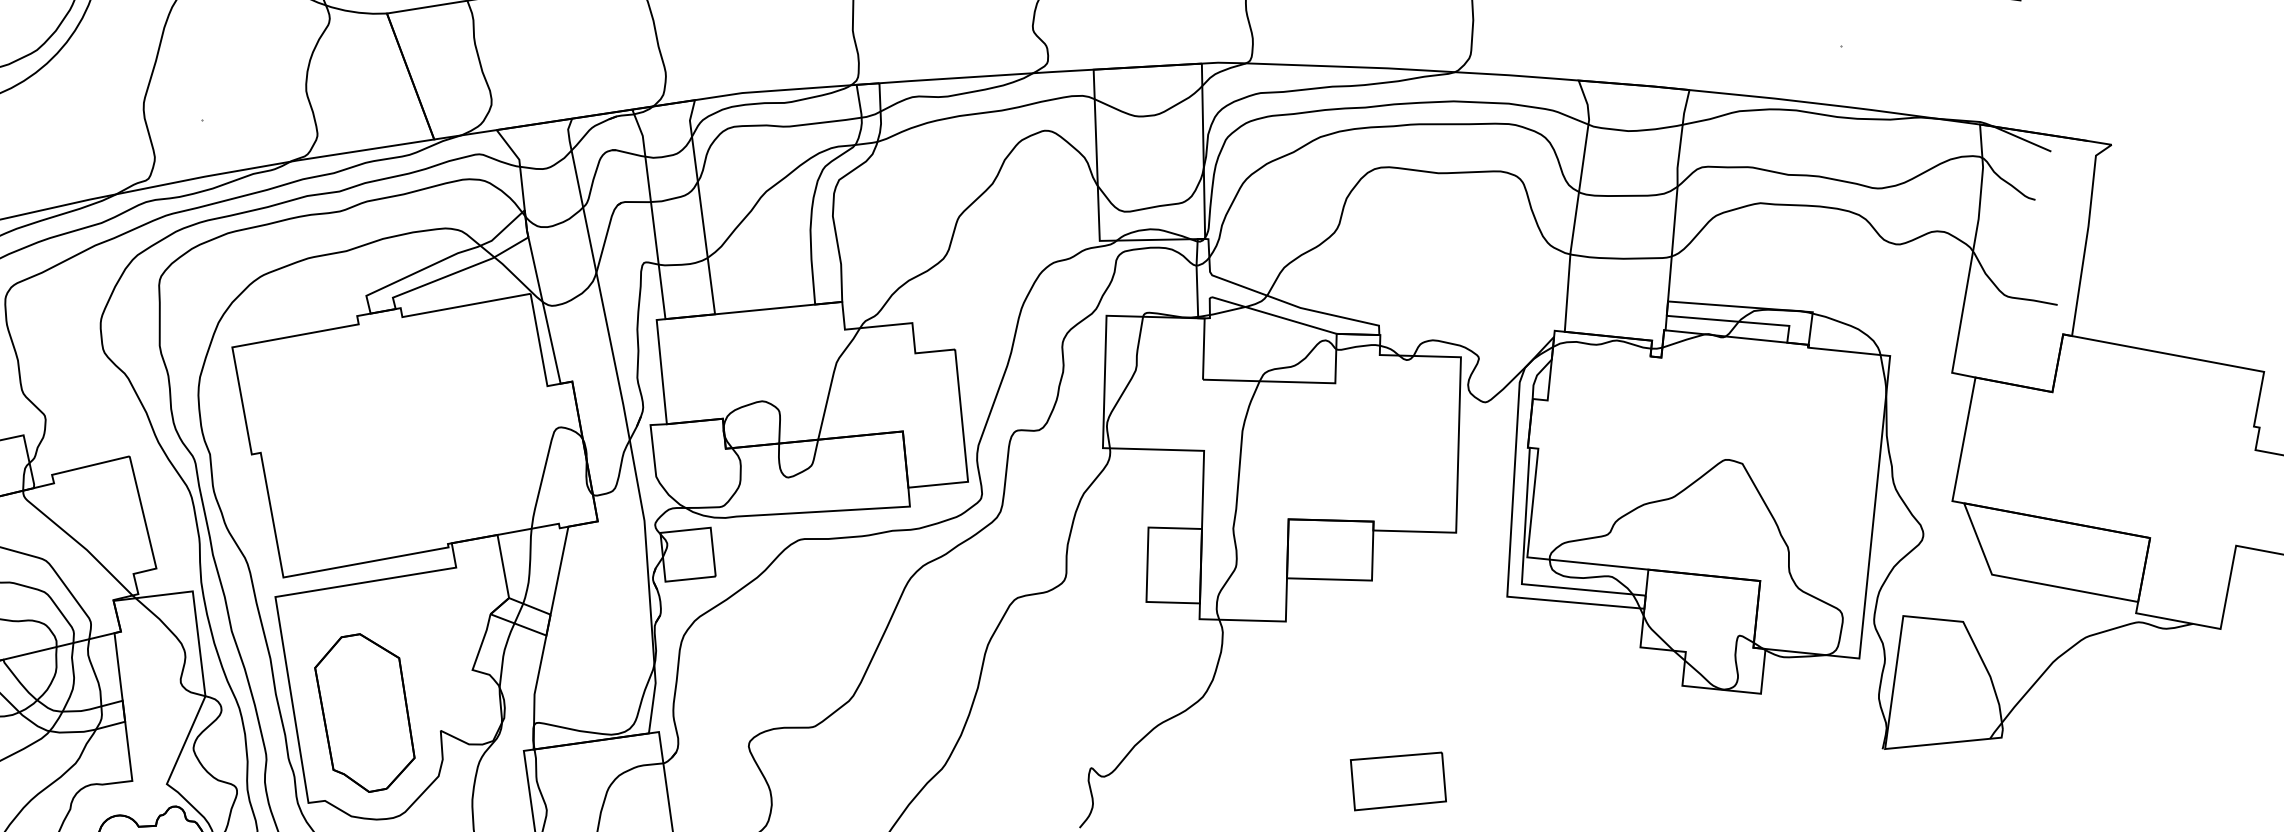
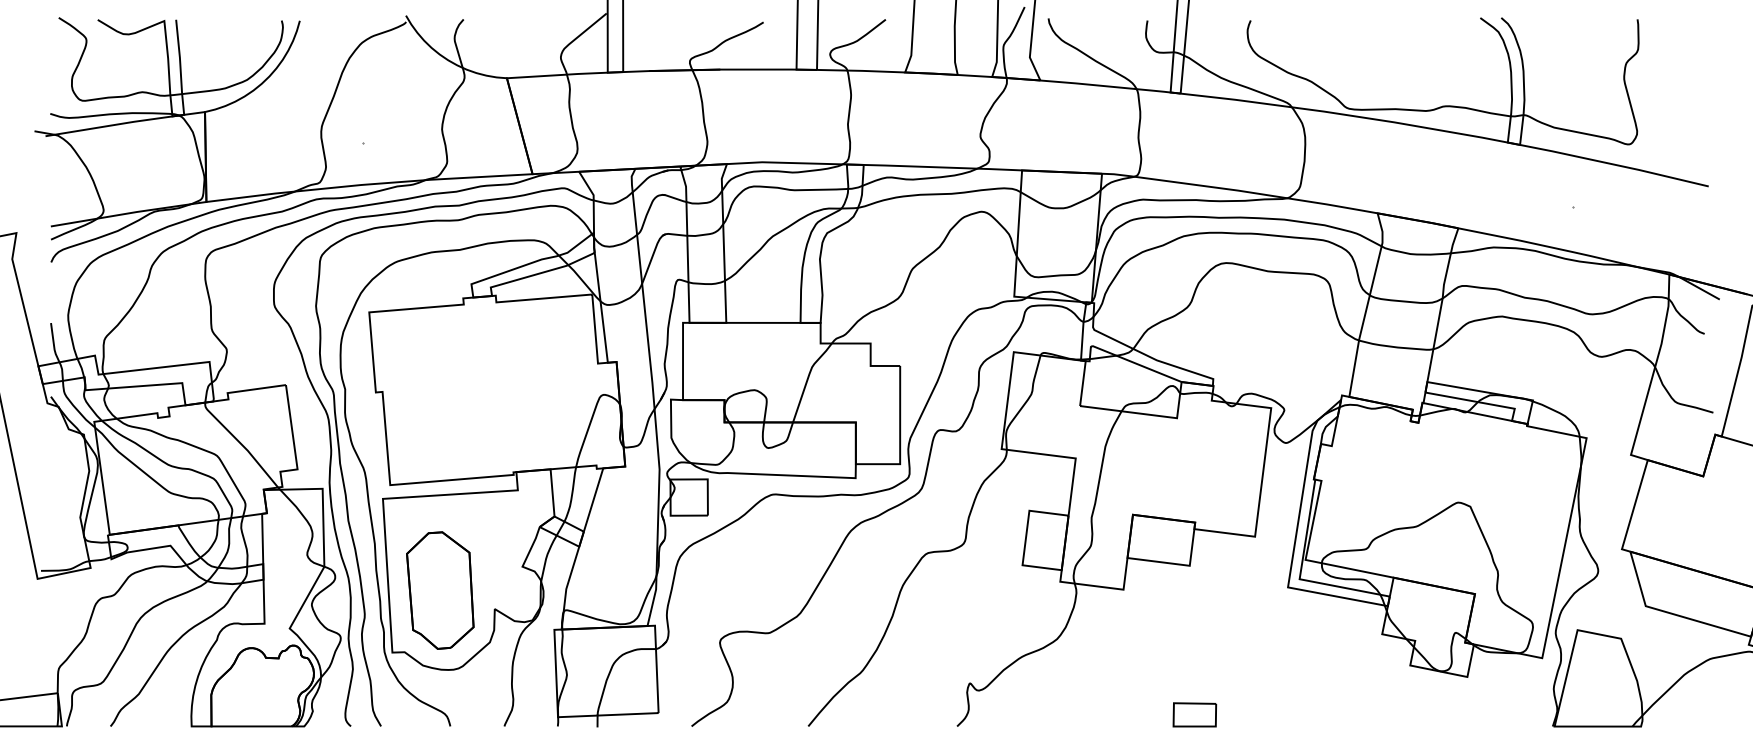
part: (1398, 780) -> (1194, 714), size x0.62

